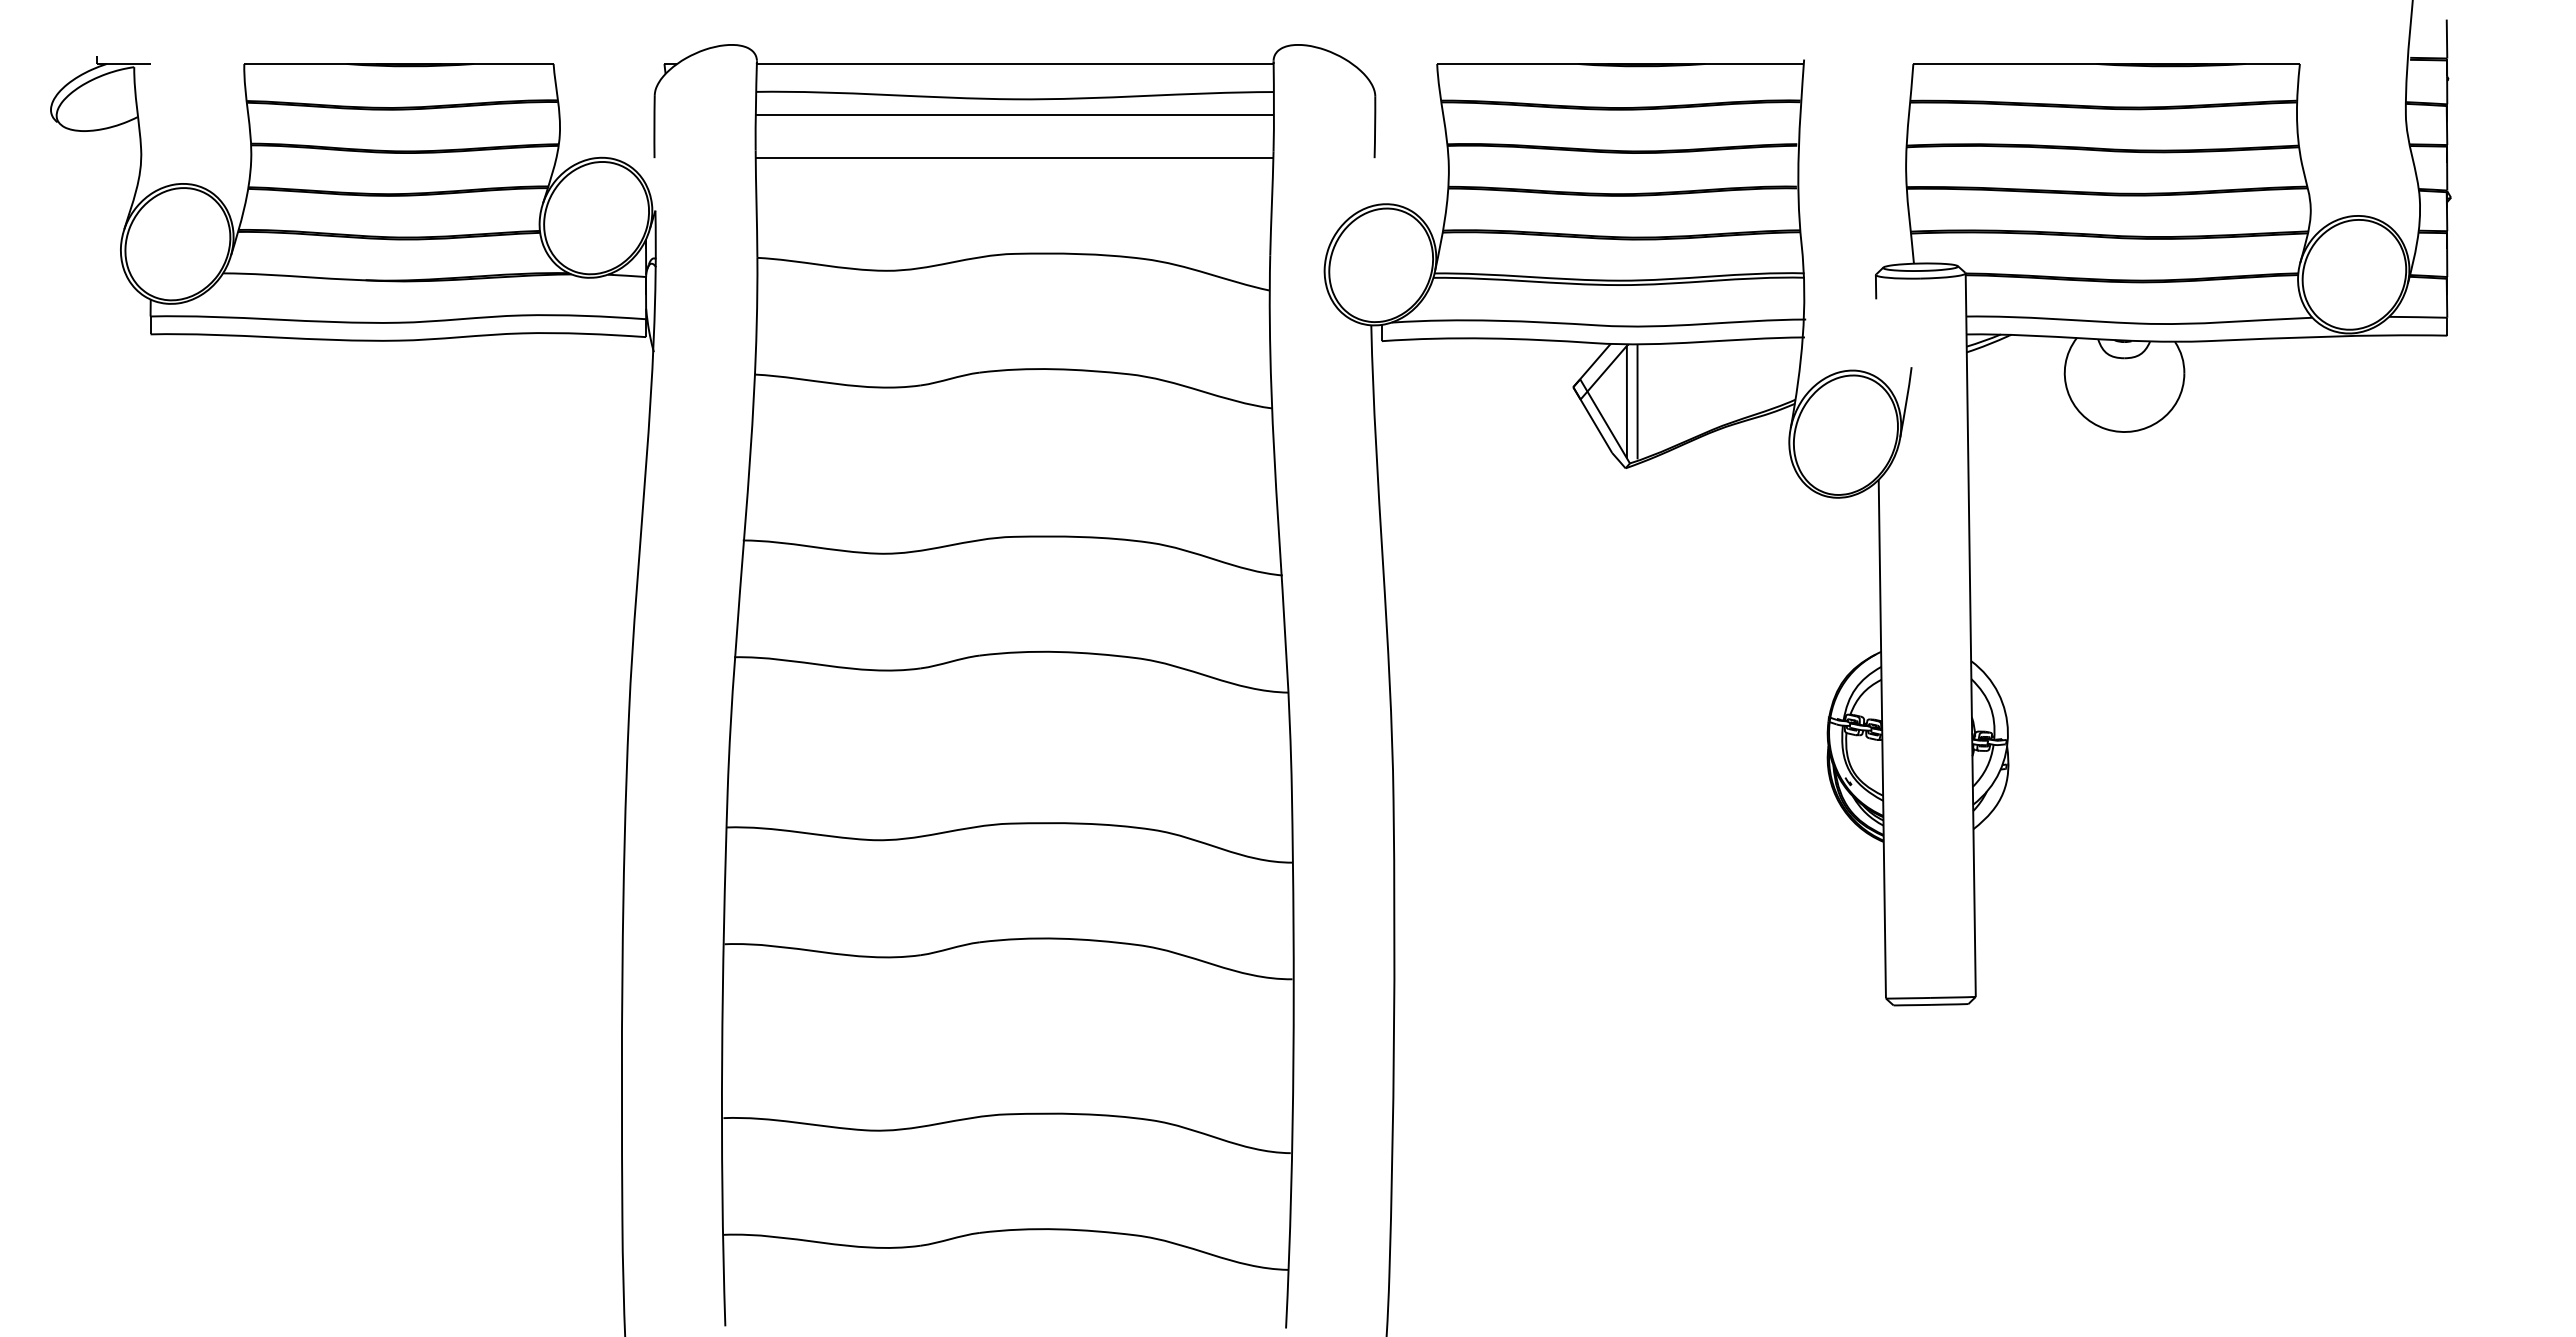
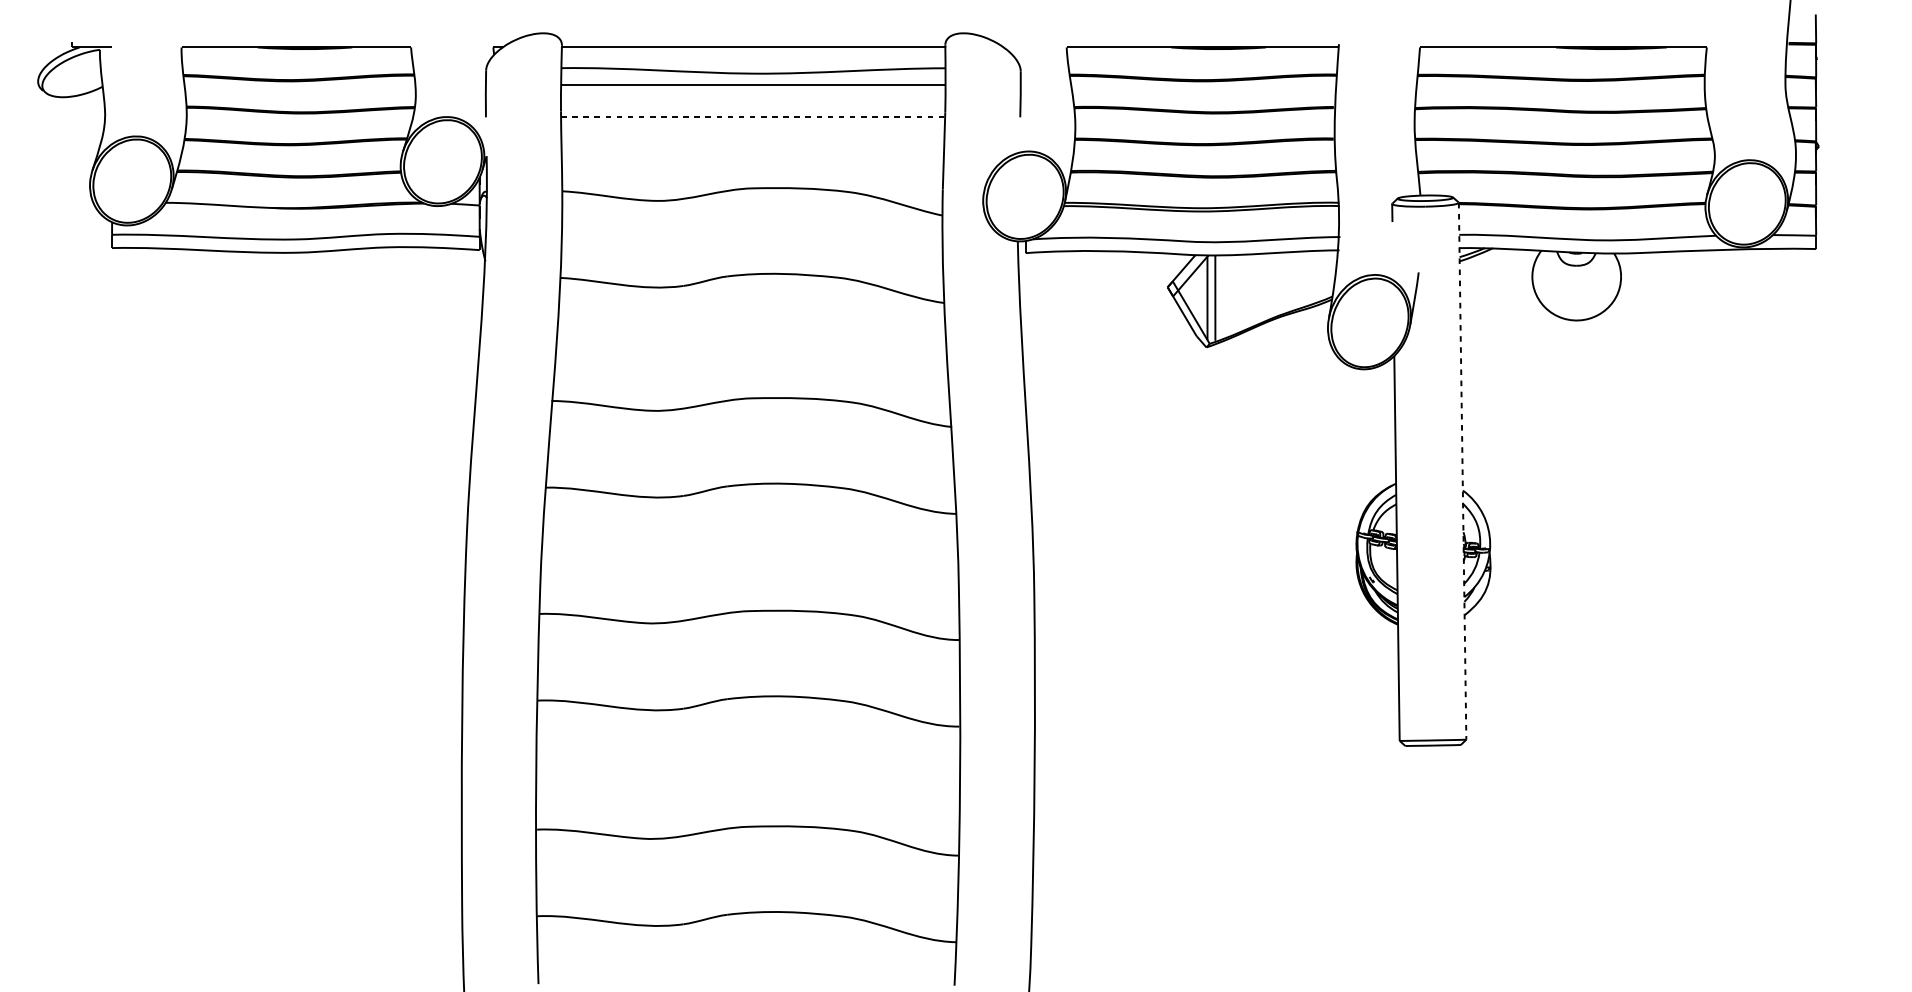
line: (1014, 158) -> (753, 117), solid -> dashed
line: (1970, 635) -> (1462, 471), solid -> dashed

